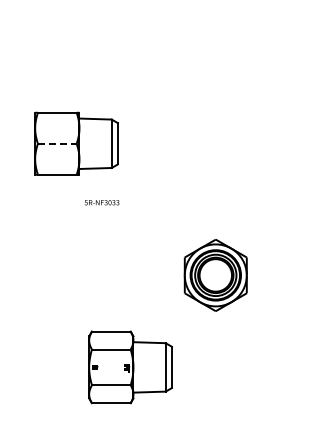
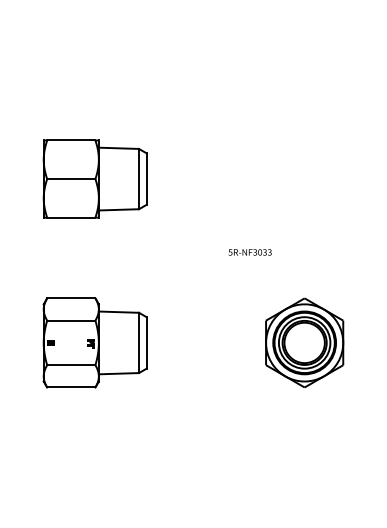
line: (57, 143) -> (71, 178), dashed -> solid
text: (101, 202) -> (249, 252), moved
part: (215, 275) -> (304, 343), moved
part: (130, 367) -> (95, 343), moved

